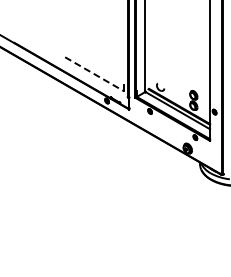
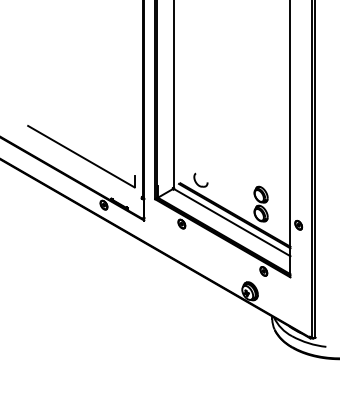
line: (94, 74) -> (81, 157), dashed -> solid

